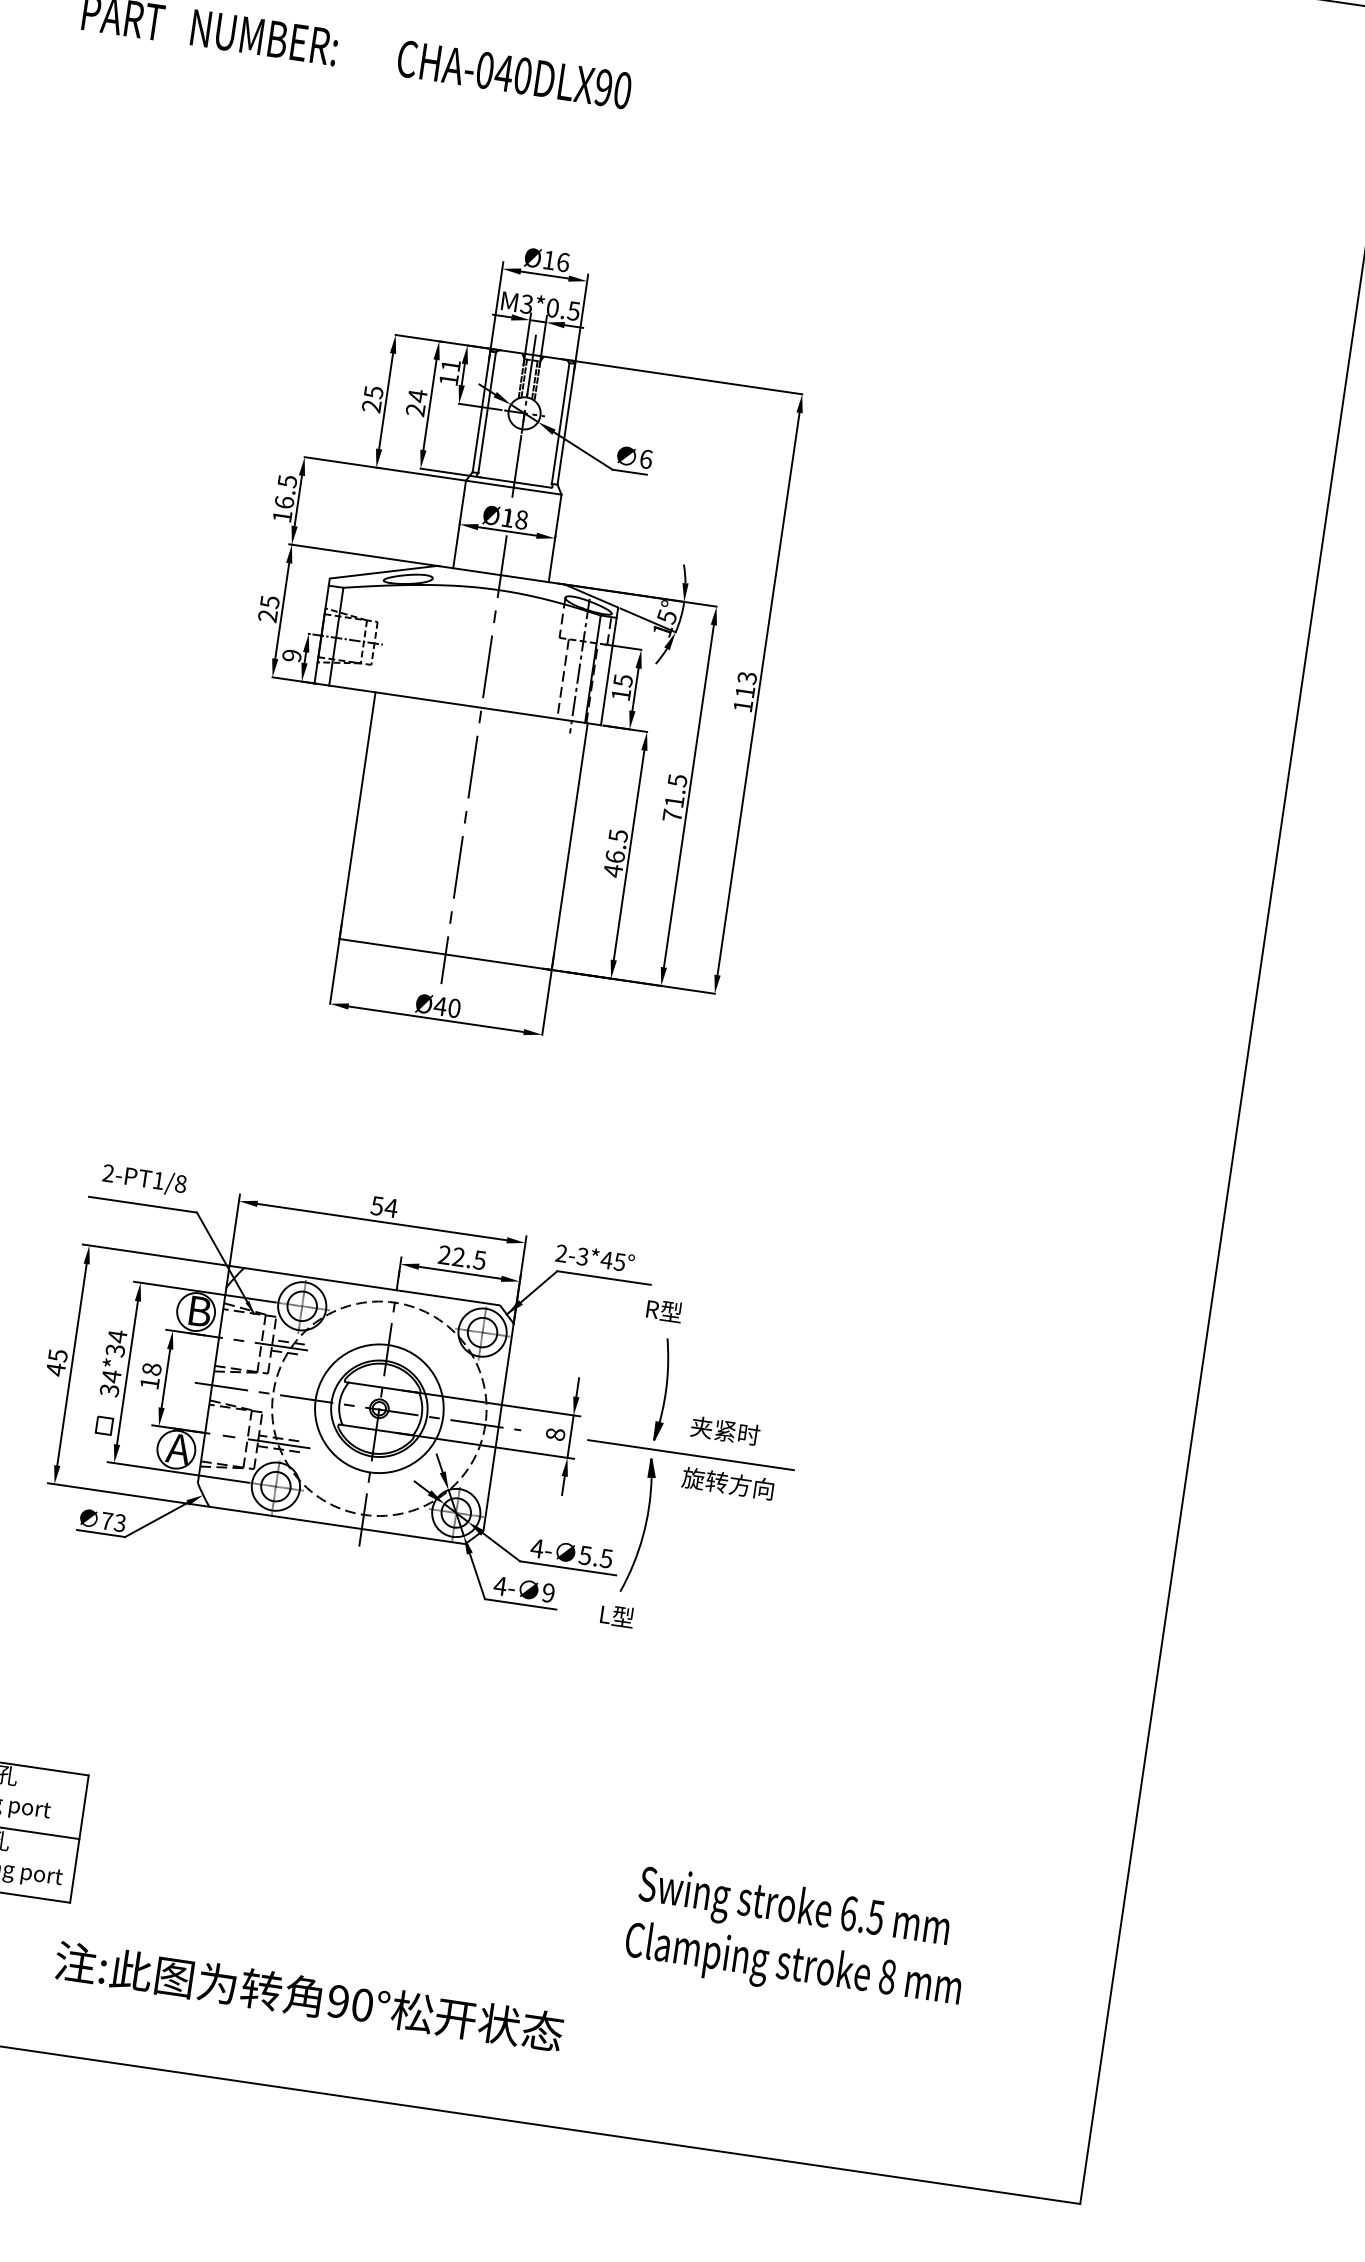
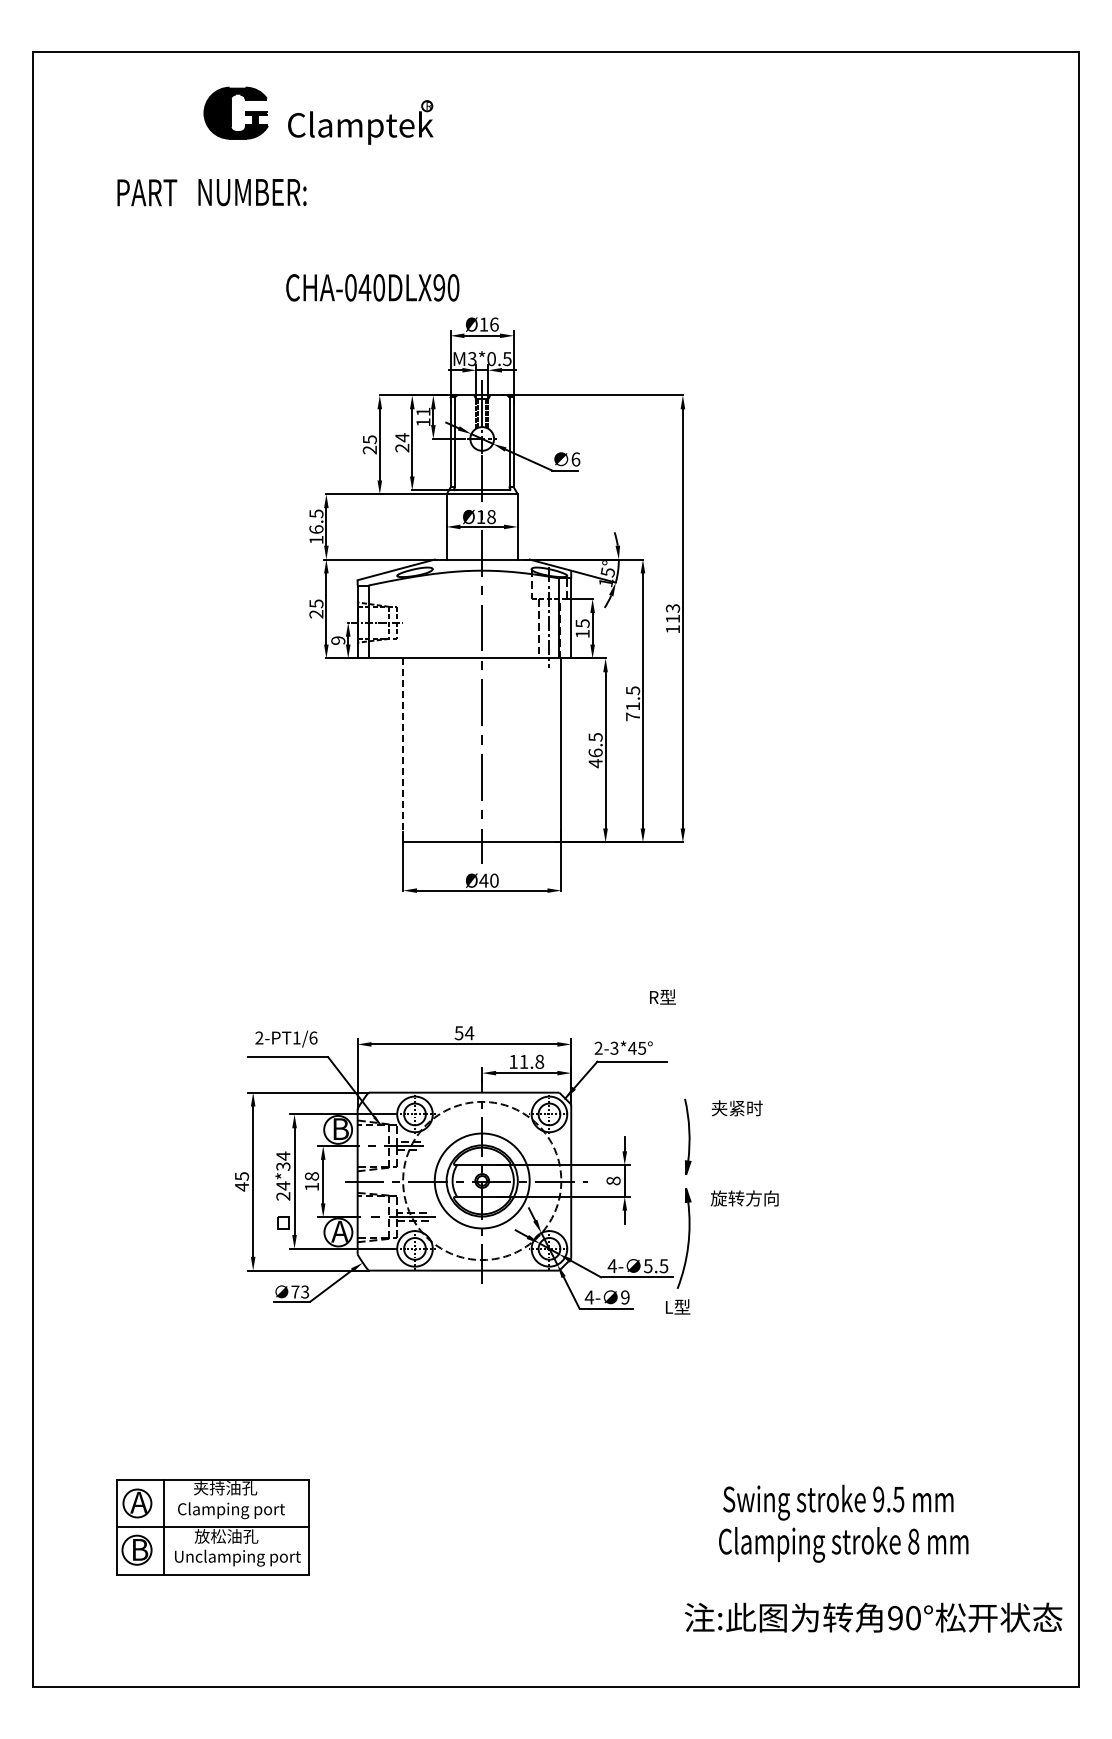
text: (514, 74) -> (372, 287), moved
line: (358, 815) -> (403, 750), solid -> dashed
text: (181, 1183) -> (313, 1037), 2-PT1/8 -> 2-PT1/6
text: (462, 1257) -> (526, 1061), 22.5 -> 11.8
text: (664, 1309) -> (662, 996), moved
text: (109, 1390) -> (283, 1196), 34*34 -> 24*34
text: (724, 1431) -> (736, 1108), moved
line: (690, 1454) -> (714, 1181), removed
text: (848, 1913) -> (878, 1499), 6.5 -> 9.5
text: (309, 1996) -> (873, 1617), moved

